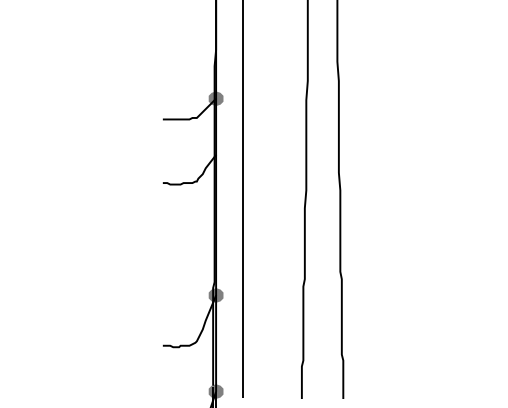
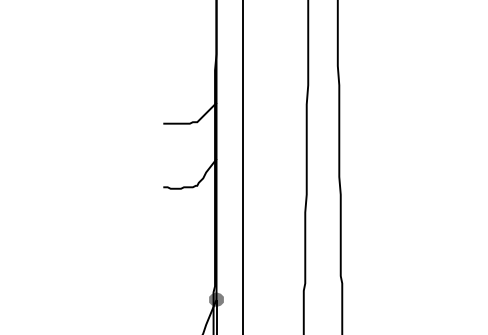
fill: (215, 98) -> (215, 102), removed

